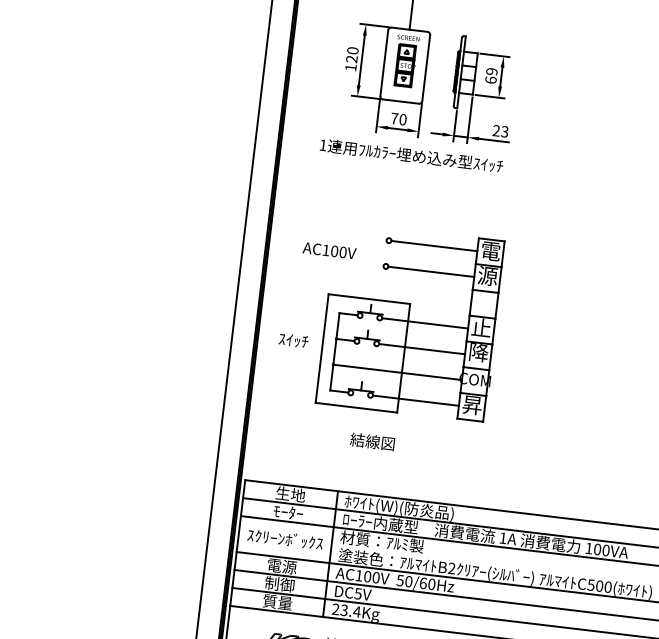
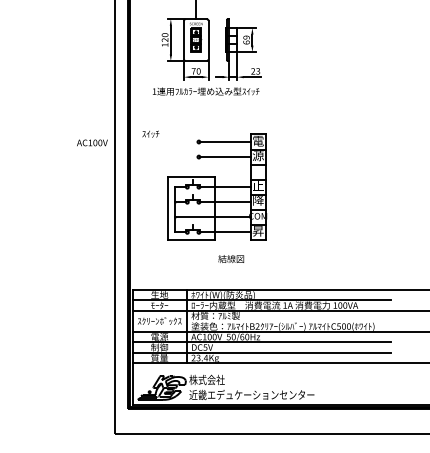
text: (329, 250) -> (92, 142), moved
text: (293, 339) -> (150, 133), moved
text: (373, 440) -> (231, 258), moved

